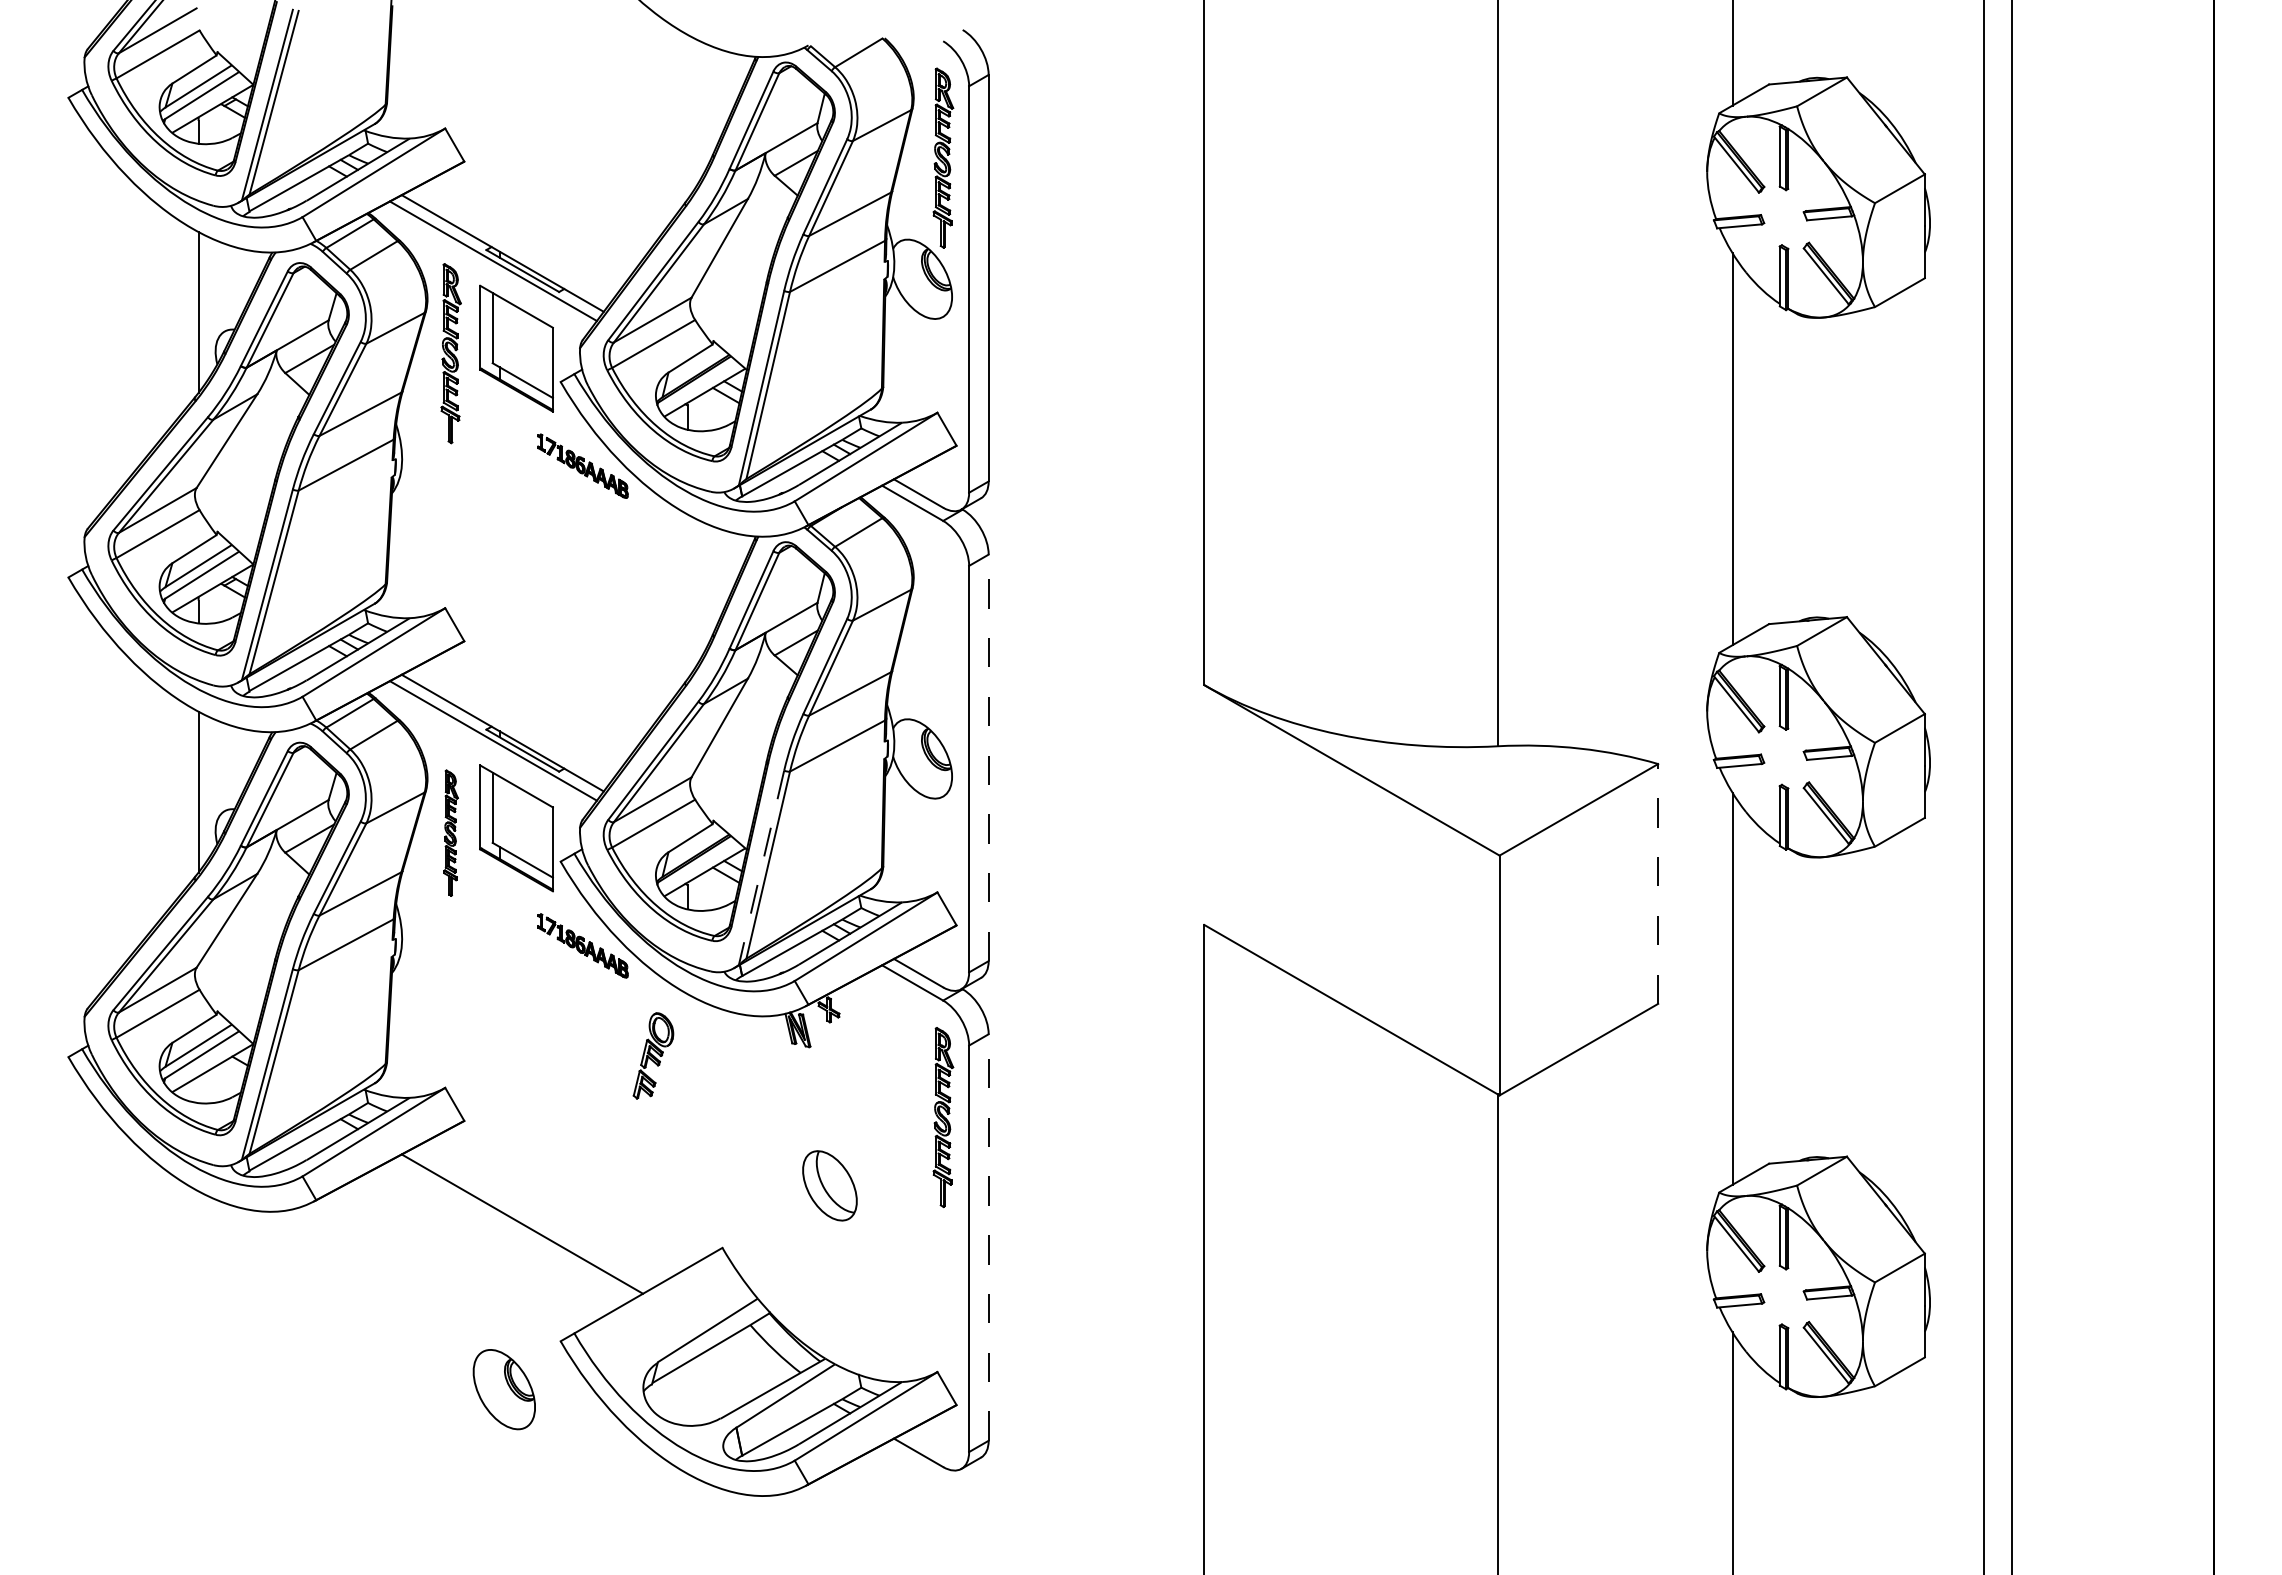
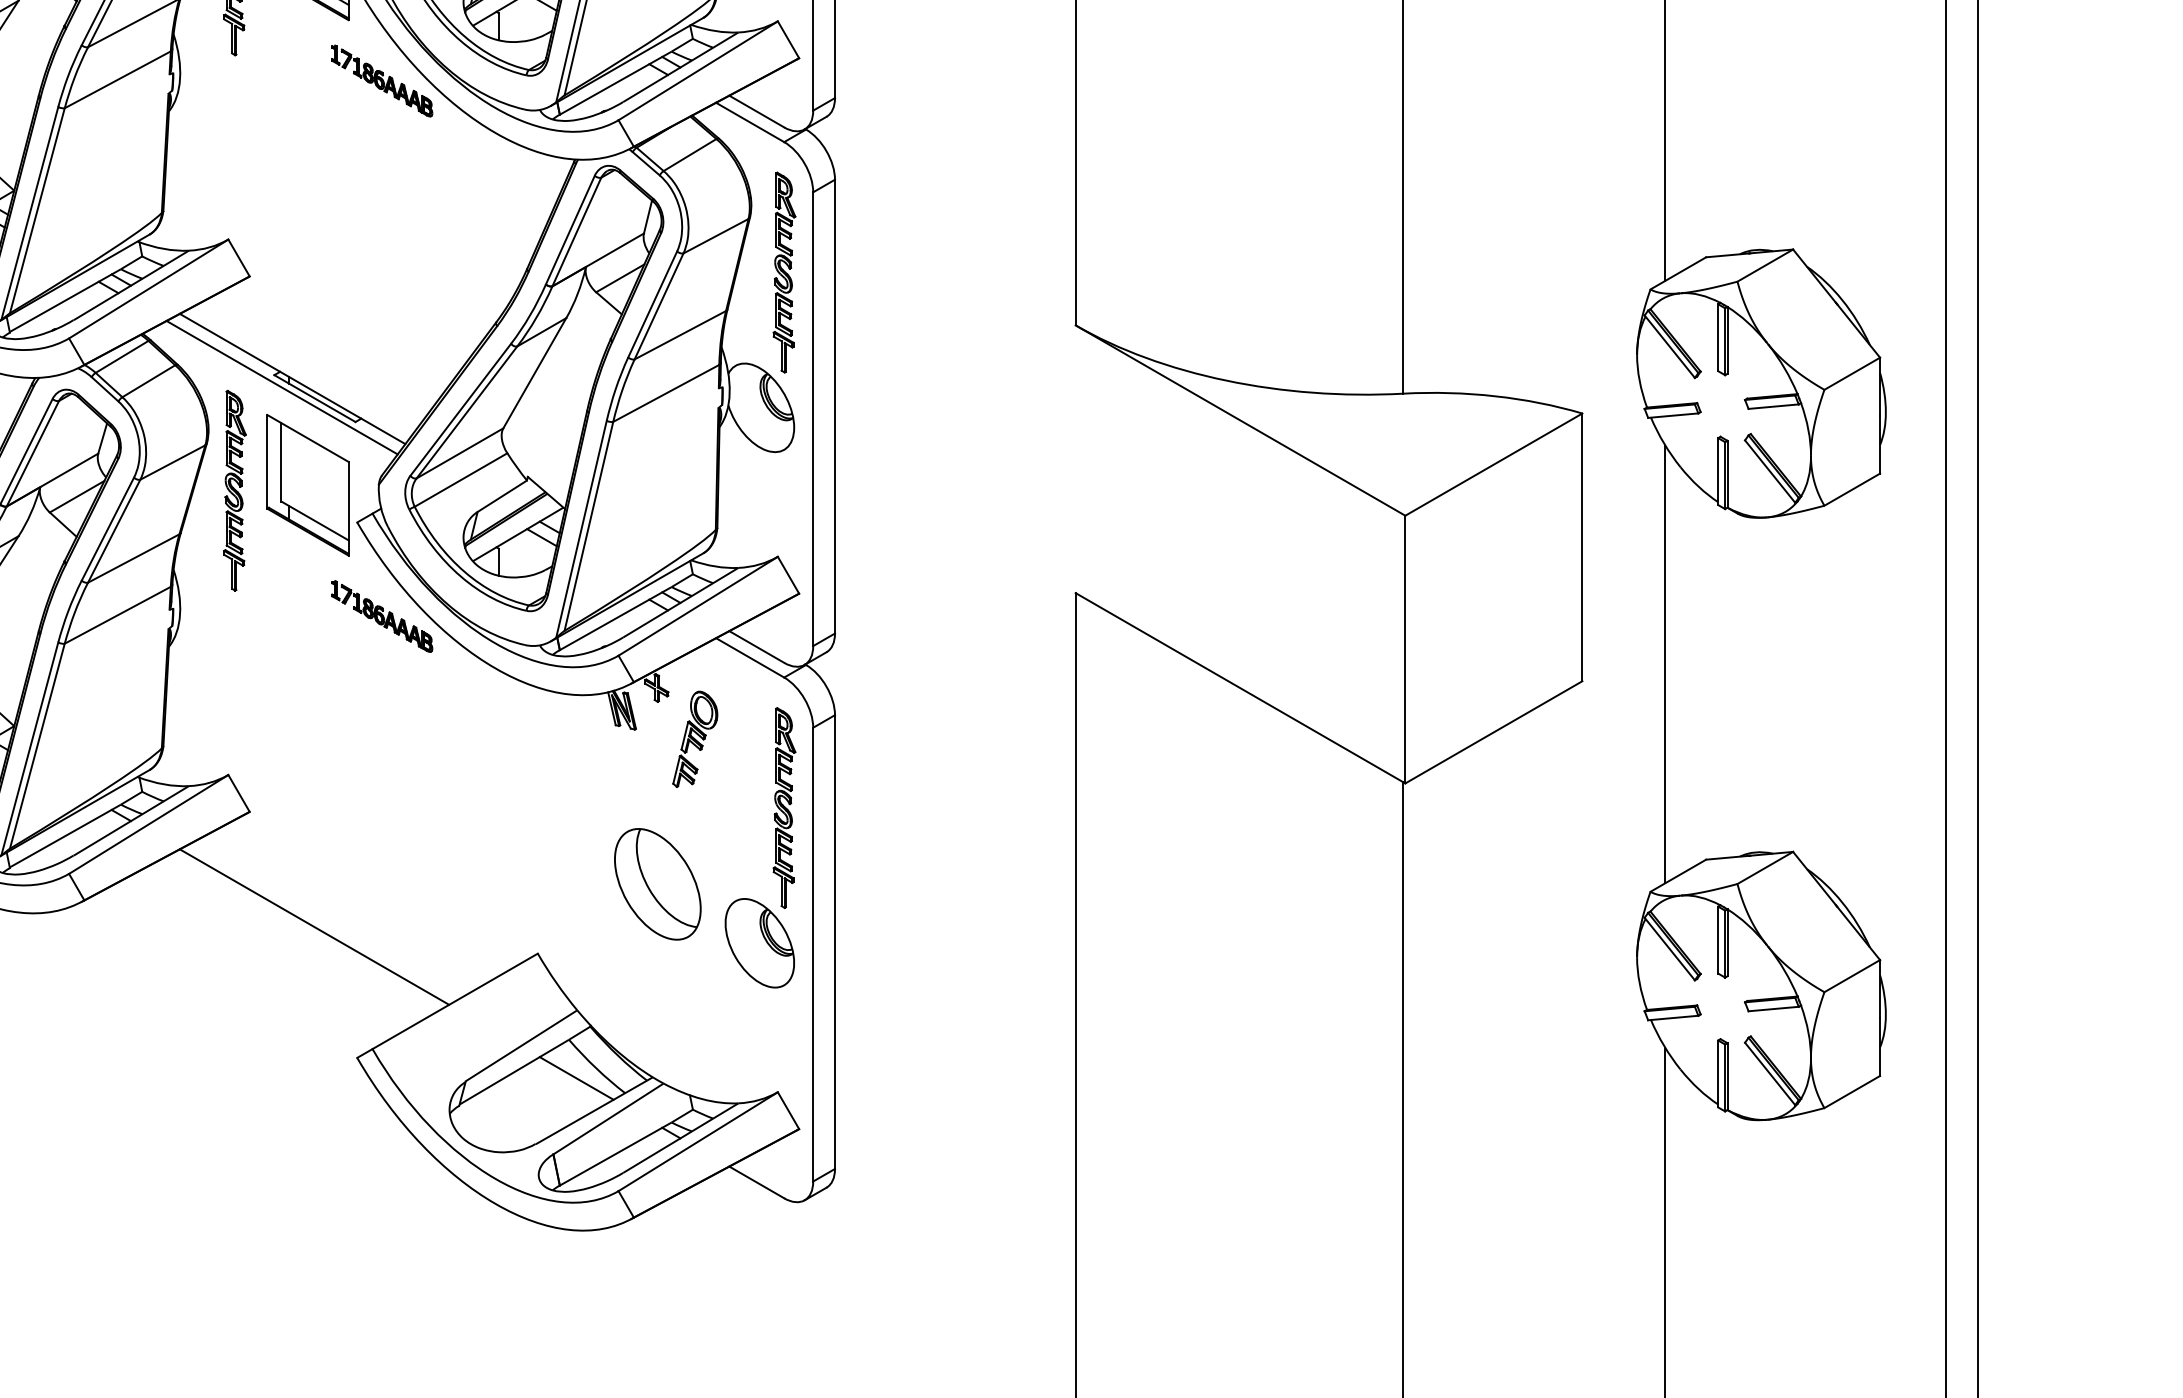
part: (943, 637) -> (784, 272), added
line: (988, 757) -> (834, 406), dashed -> solid
part: (450, 832) -> (234, 489), size x1.43
line: (761, 867) -> (581, 528), dashed -> solid
line: (1658, 883) -> (1582, 546), dashed -> solid
part: (653, 1055) -> (695, 738), moved
part: (829, 1185) -> (657, 883), size x1.43
line: (988, 1237) -> (834, 942), dashed -> solid
line: (757, 1359) -> (576, 1078), added
part: (503, 1389) -> (758, 943), moved

